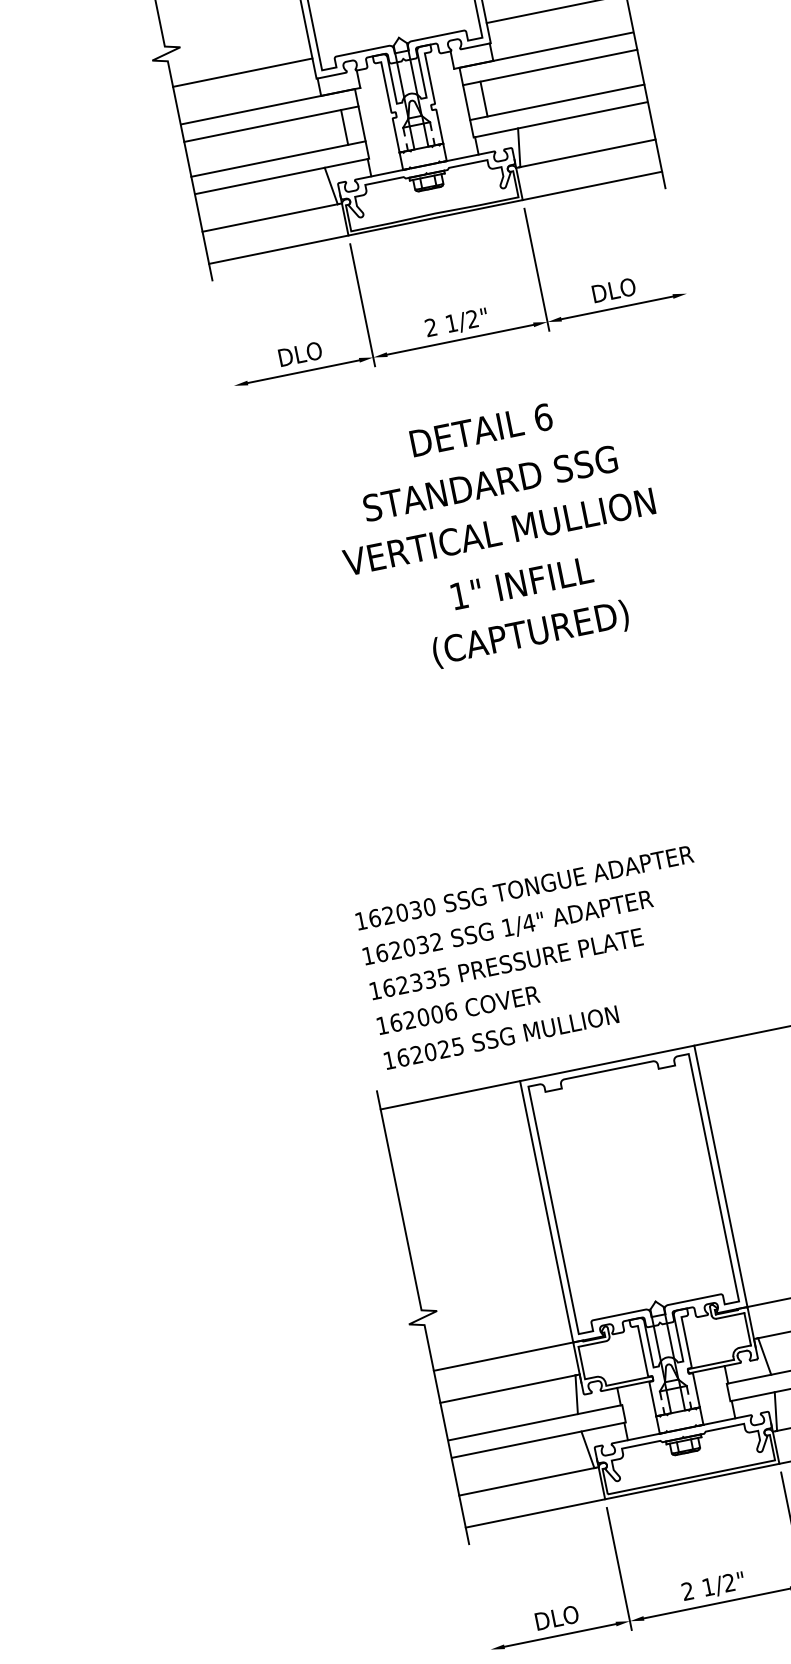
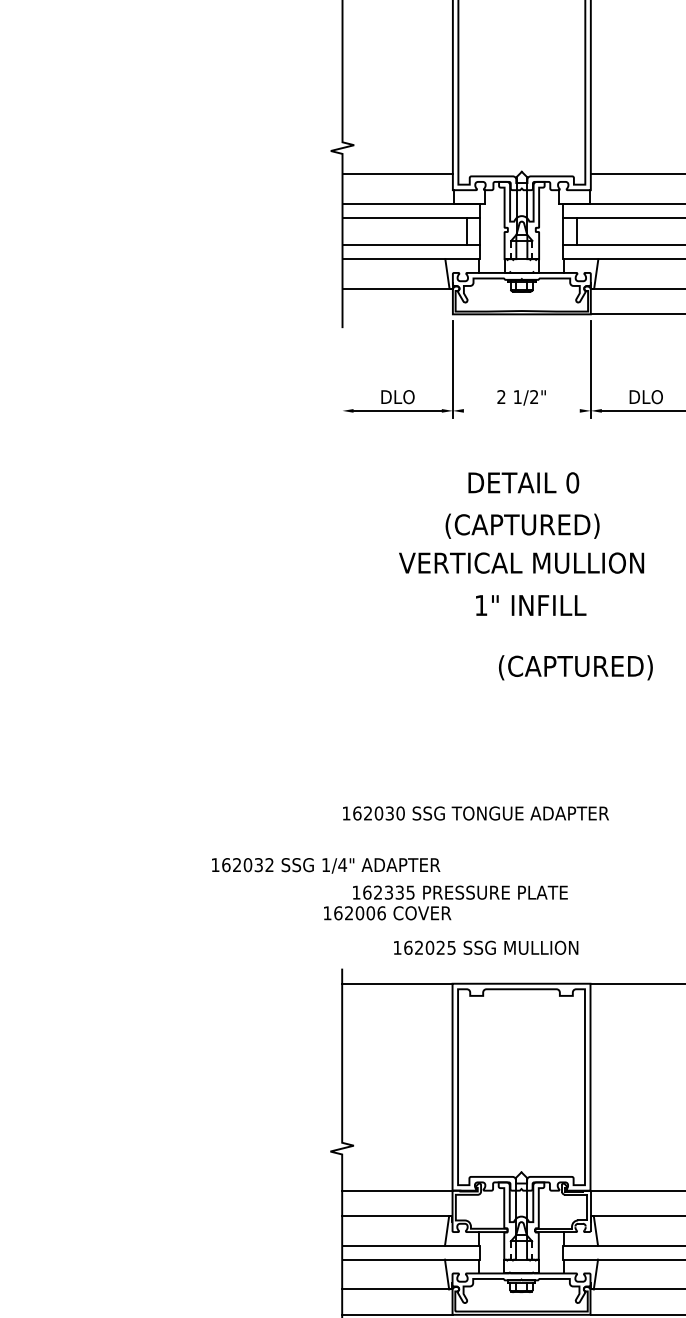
line: (278, 249) -> (397, 314), removed
line: (459, 339) -> (521, 410), removed
text: (542, 417) -> (572, 482), 6 -> 0
text: (490, 484) -> (522, 525), STANDARD SSG -> (CAPTURED)
text: (530, 634) -> (575, 667), moved
text: (524, 887) -> (475, 813), moved
text: (508, 927) -> (326, 865), moved
text: (458, 1010) -> (387, 913), moved
text: (501, 1037) -> (486, 947), moved

